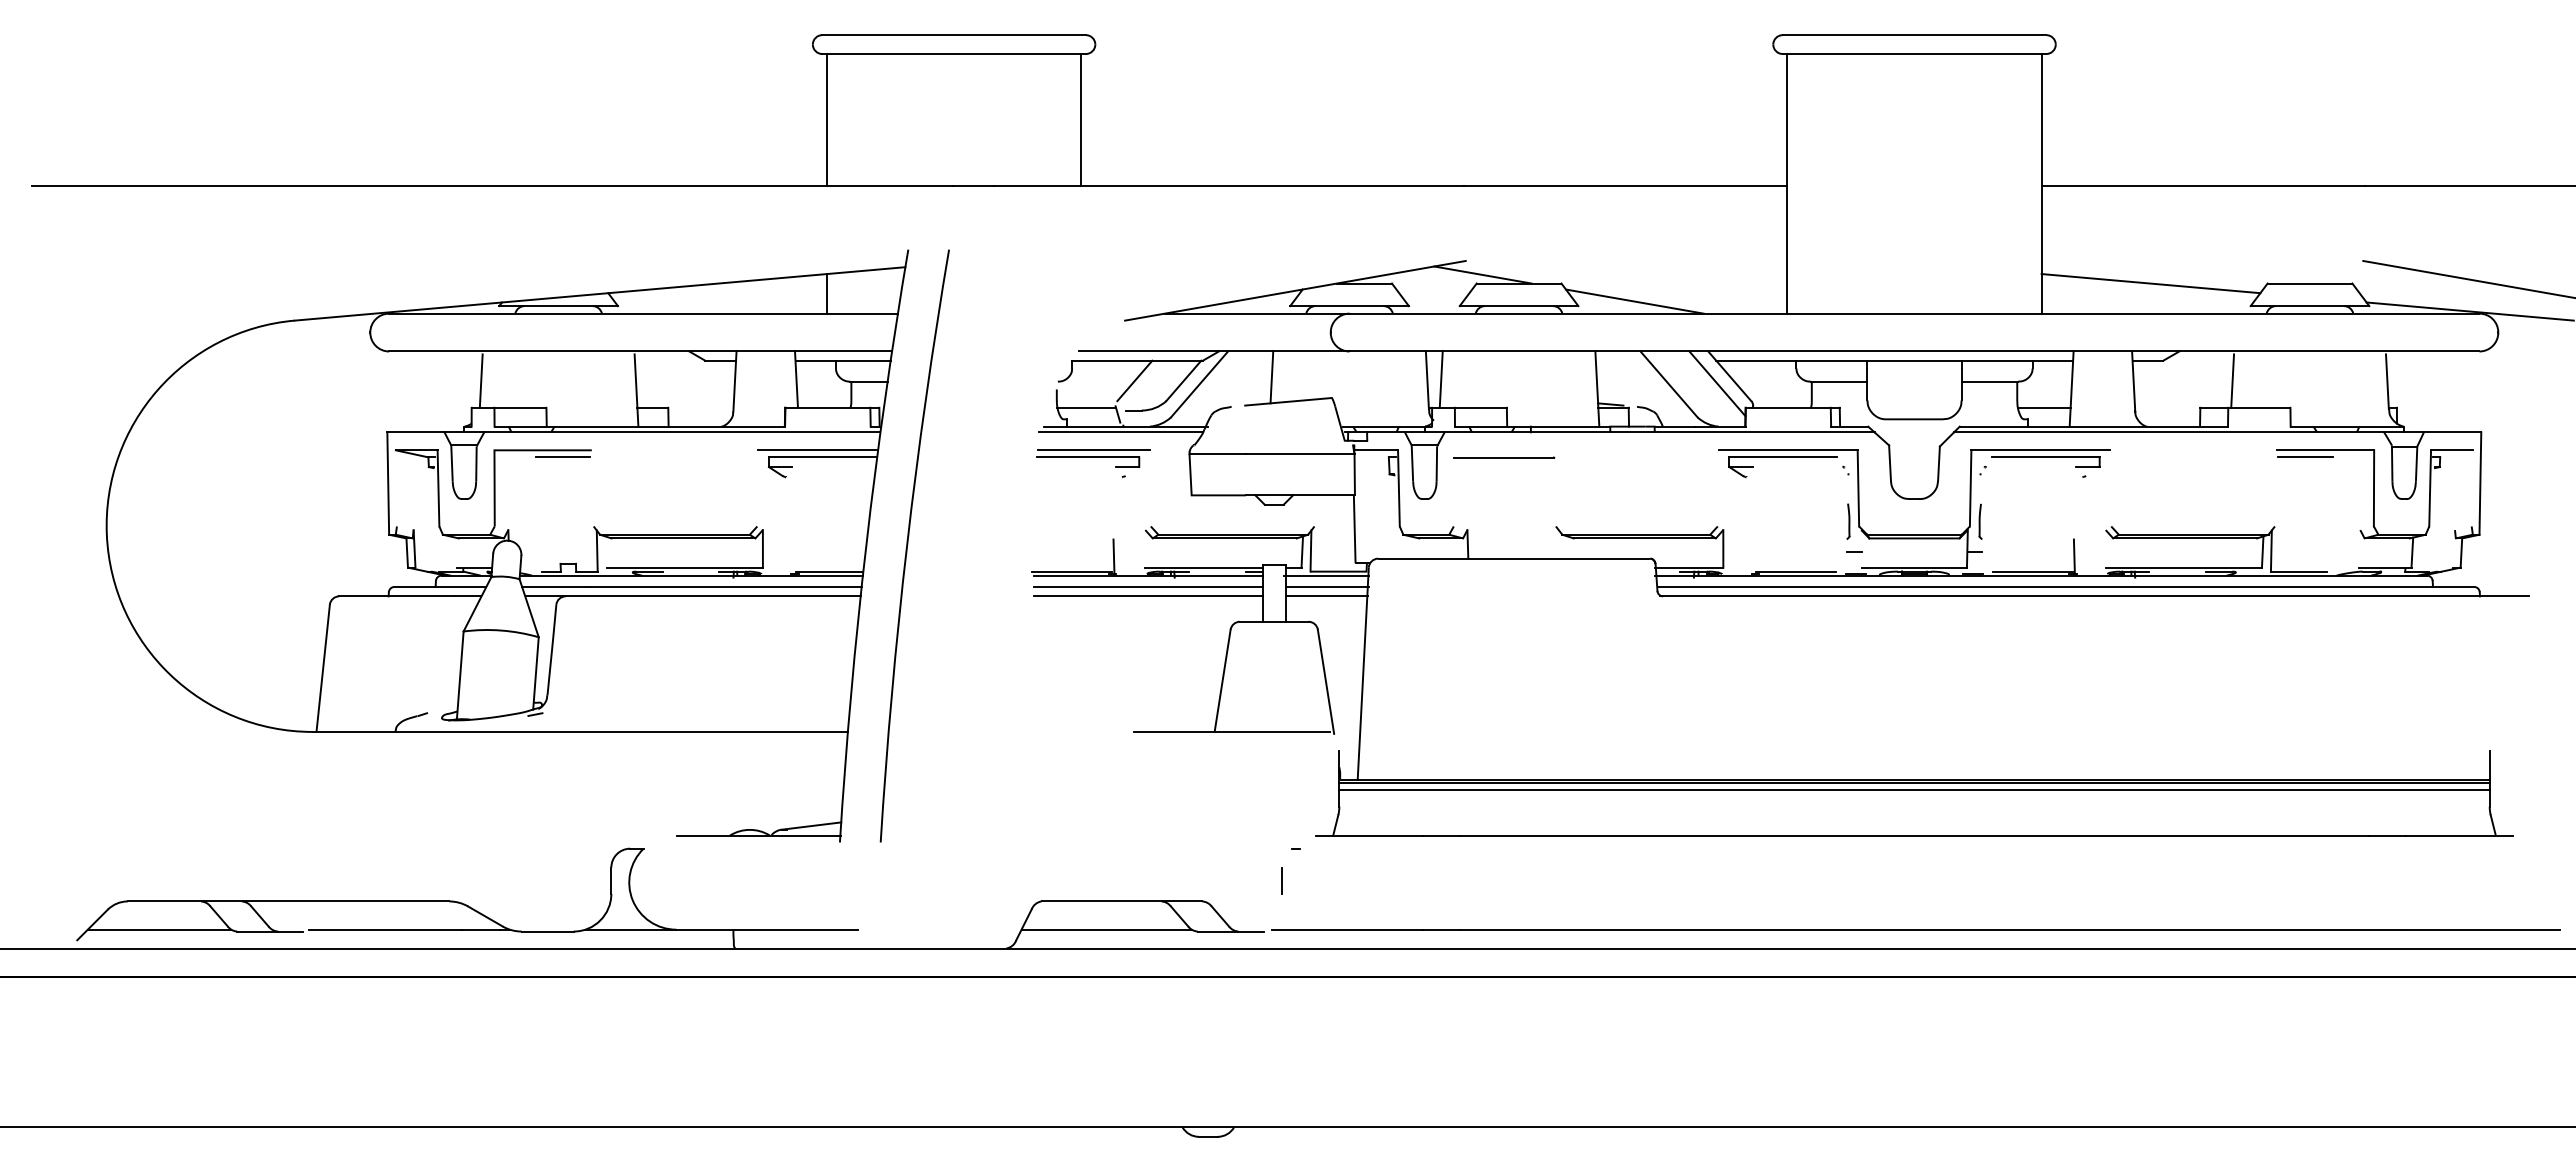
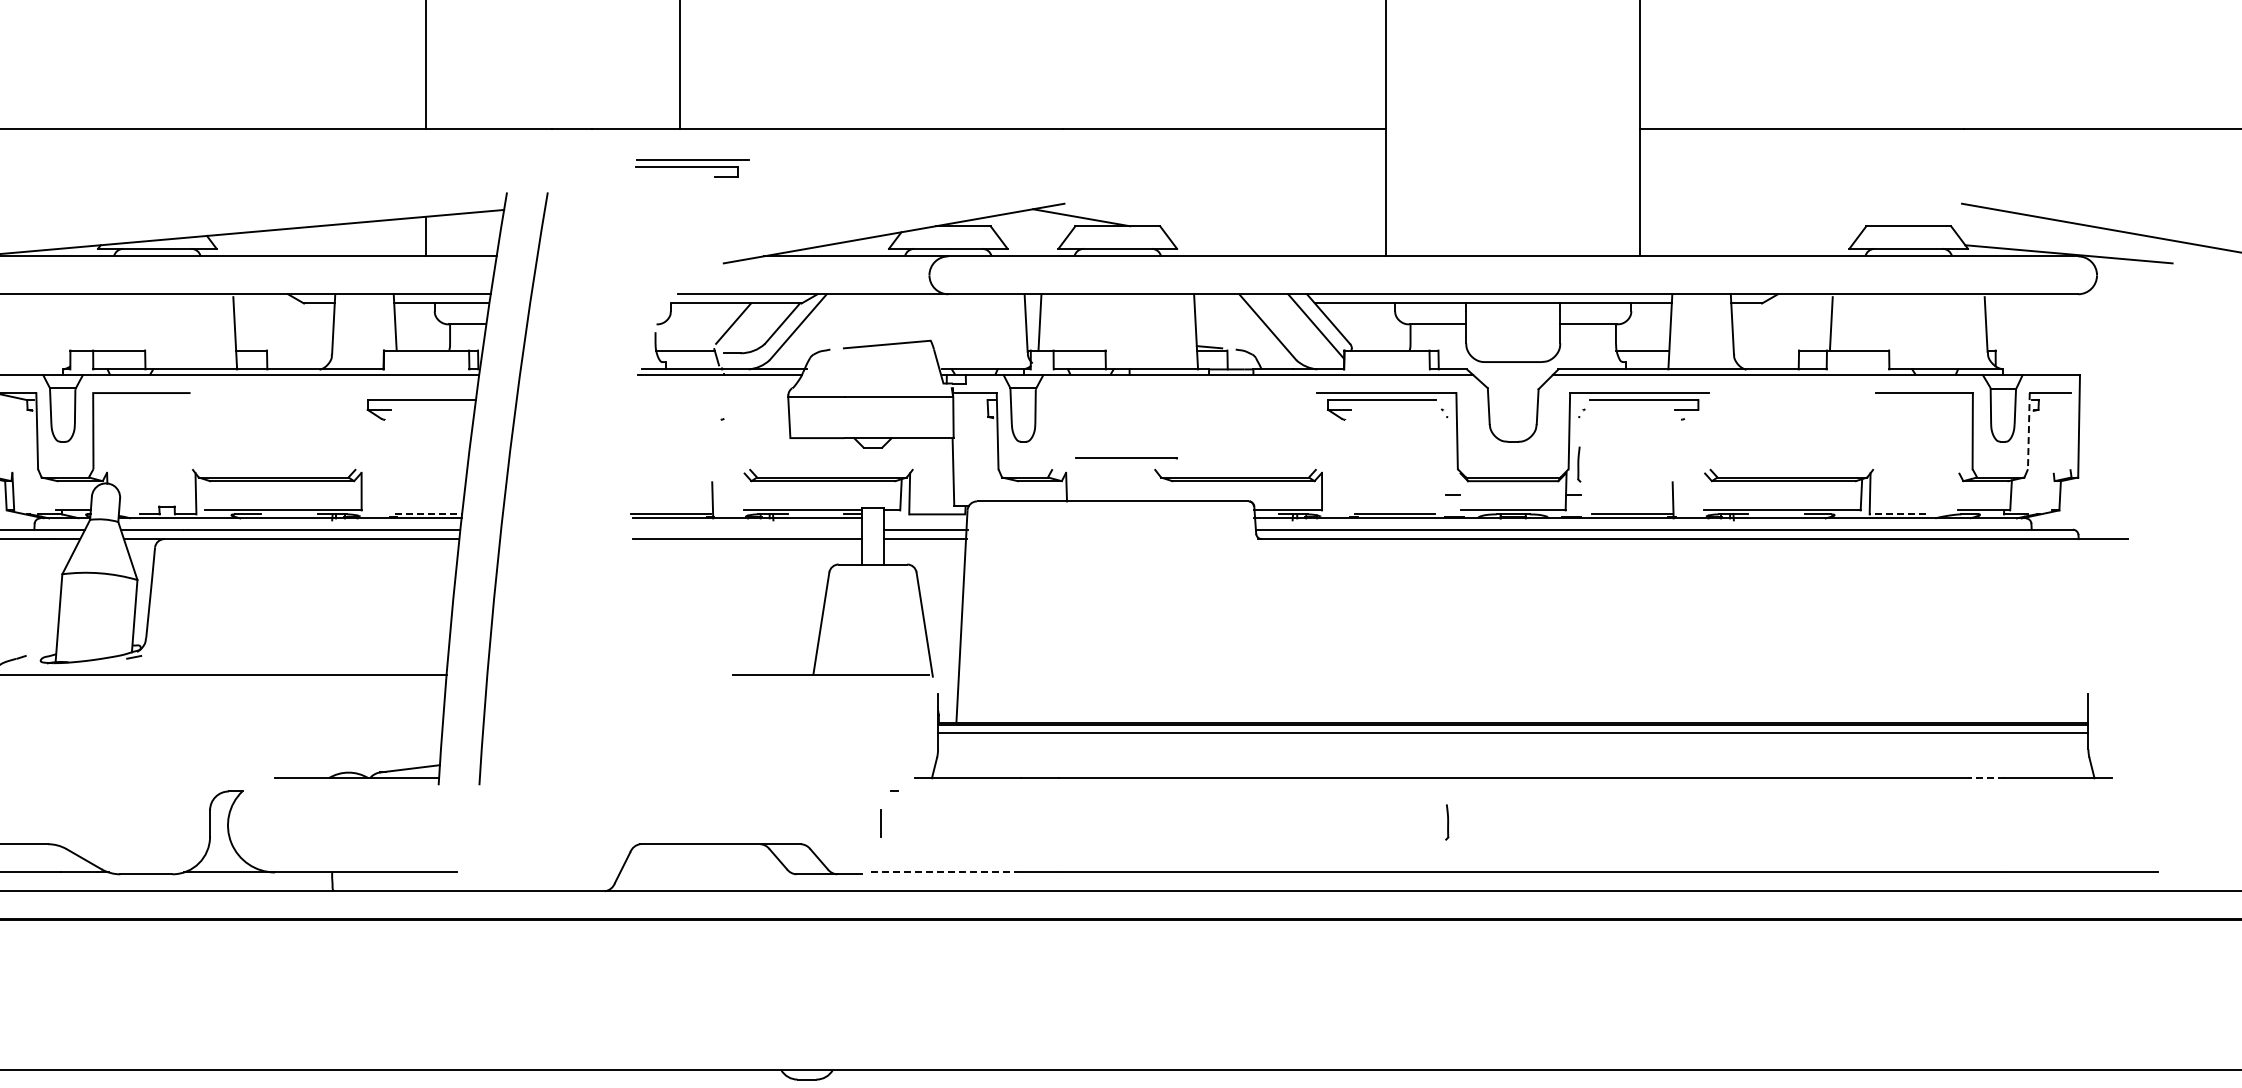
line: (2150, 283) -> (1749, 226), removed
line: (1634, 301) -> (1233, 244), removed
line: (1271, 377) -> (870, 320), removed
line: (480, 380) -> (79, 323), removed
line: (818, 450) -> (417, 393), removed
line: (562, 457) -> (161, 400), removed
line: (1504, 457) -> (1127, 458), moved
line: (2305, 457) -> (1904, 400), removed
part: (1093, 458) -> (692, 168), moved
line: (2430, 488) -> (2029, 431), solid -> dashed
part: (1848, 521) -> (1447, 822), moved
line: (829, 571) -> (428, 514), solid -> dashed
line: (2298, 571) -> (1897, 514), solid -> dashed
line: (1326, 575) -> (925, 518), removed
line: (1148, 586) -> (747, 529), removed
line: (2387, 835) -> (1986, 778), solid -> dashed
line: (1106, 929) -> (705, 872), removed
line: (1347, 929) -> (946, 872), solid -> dashed

